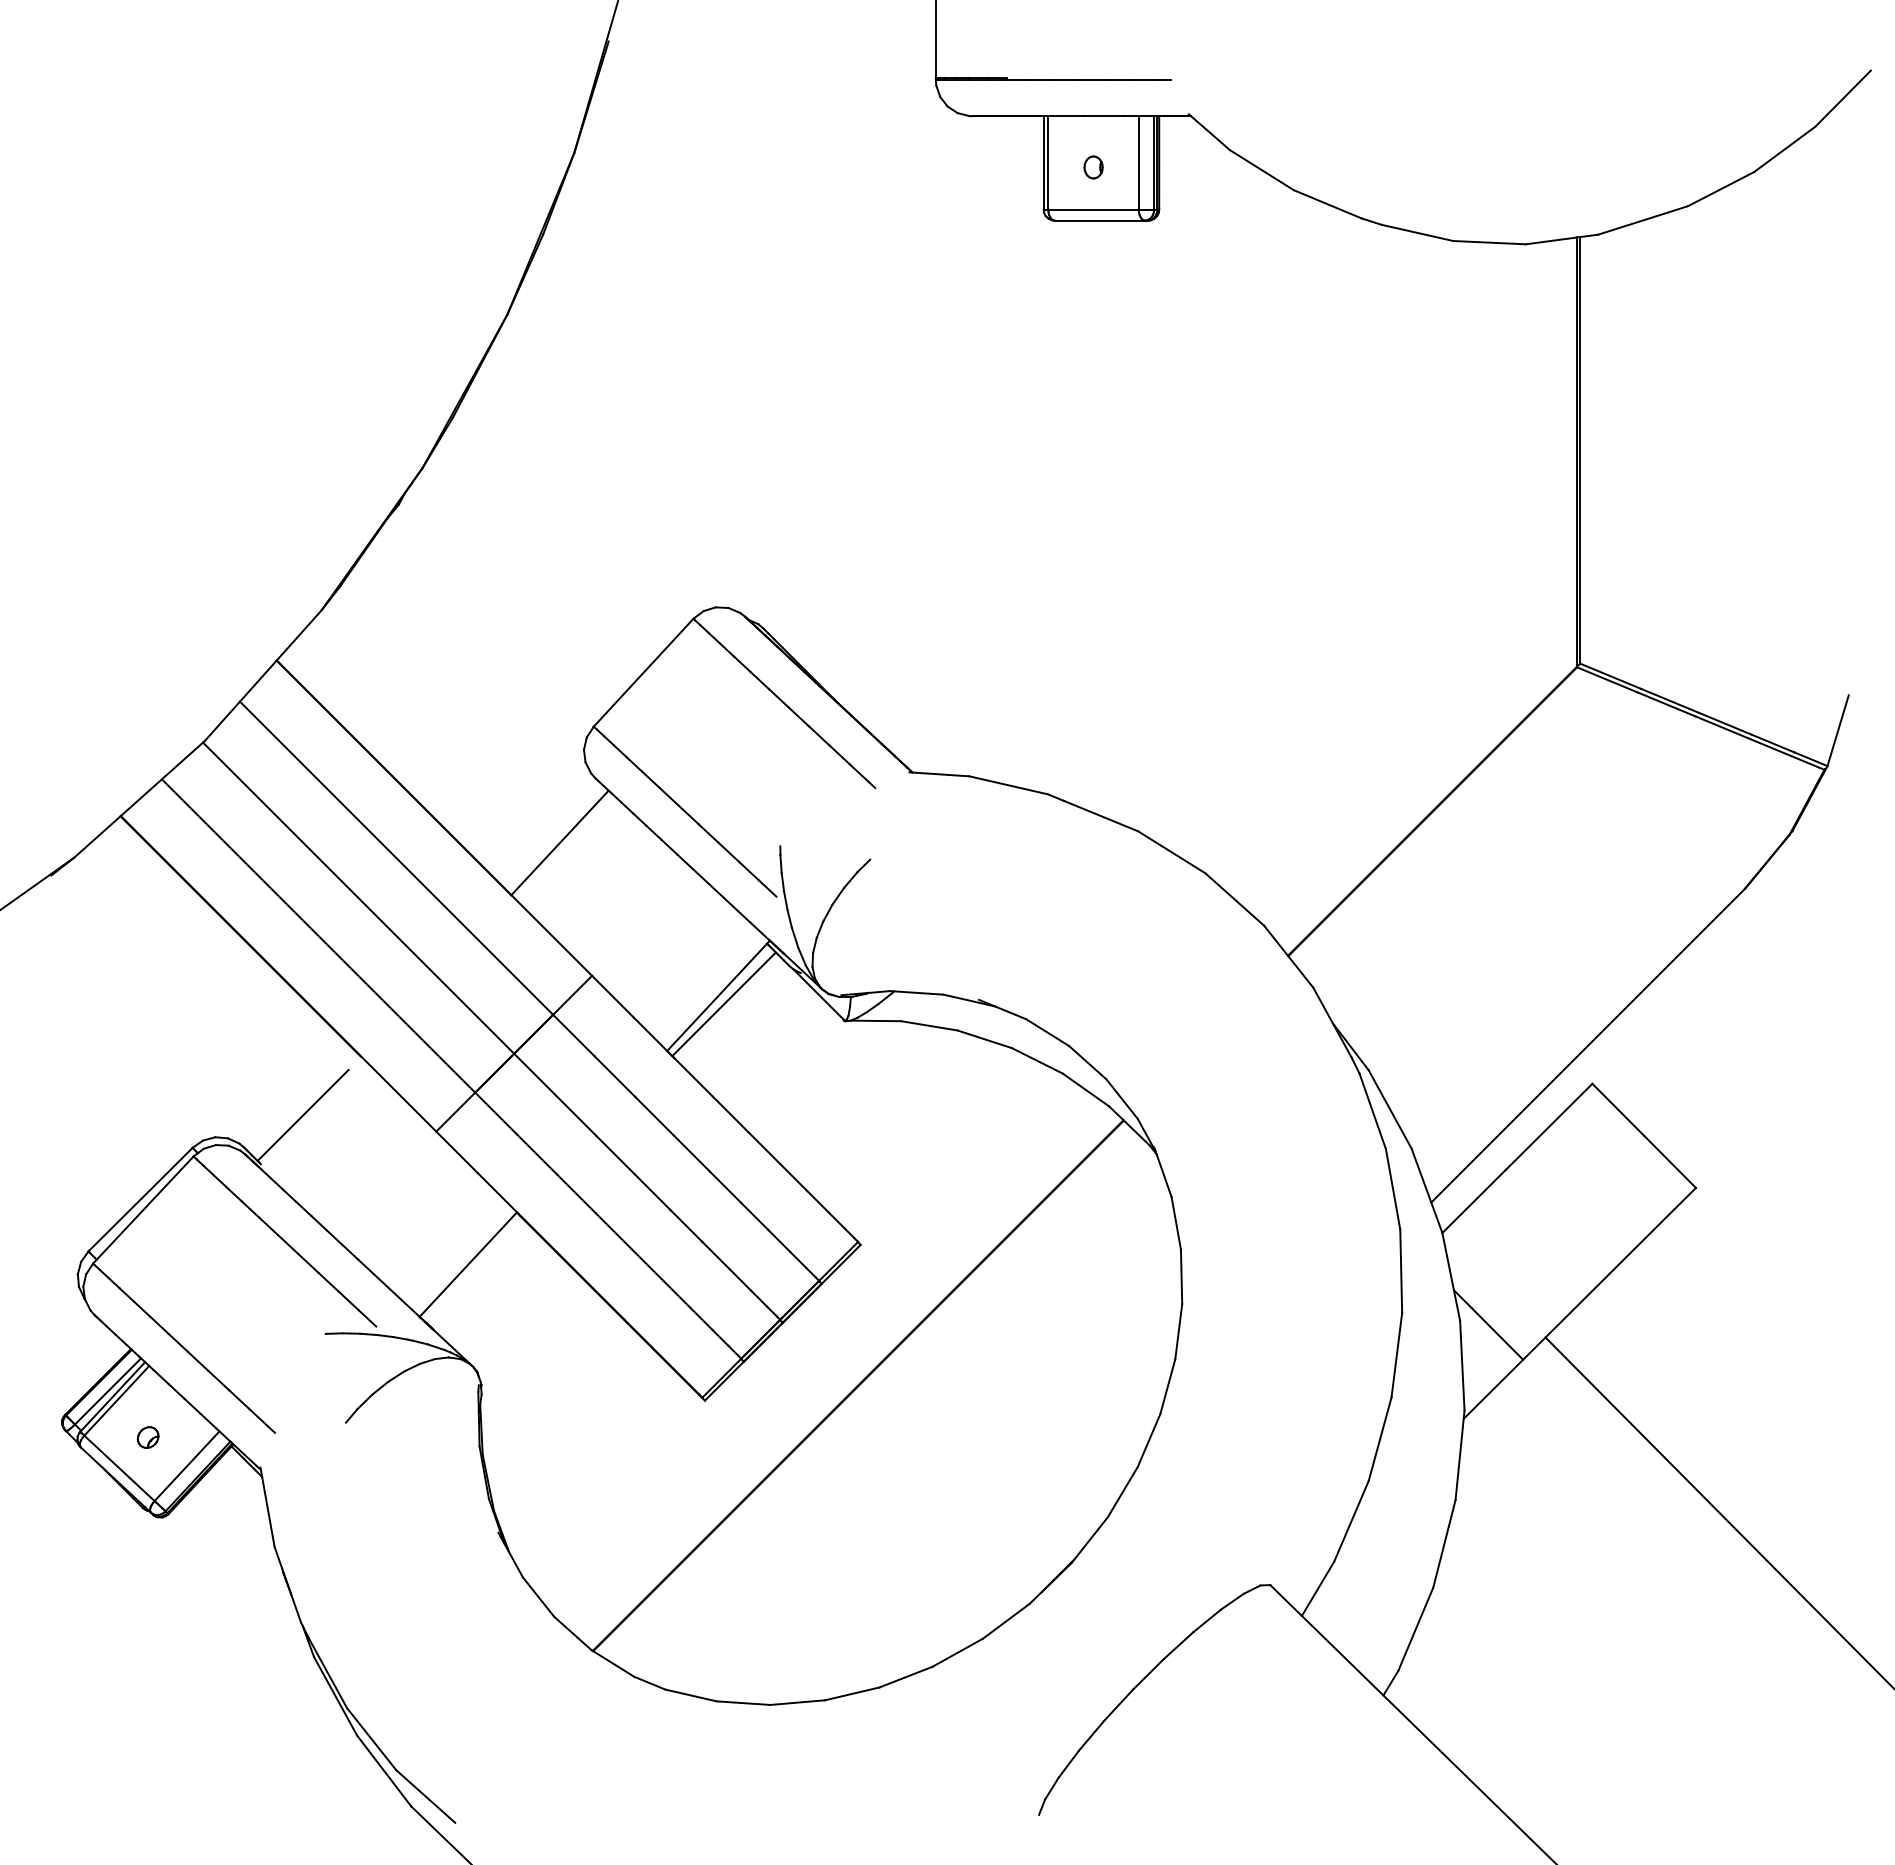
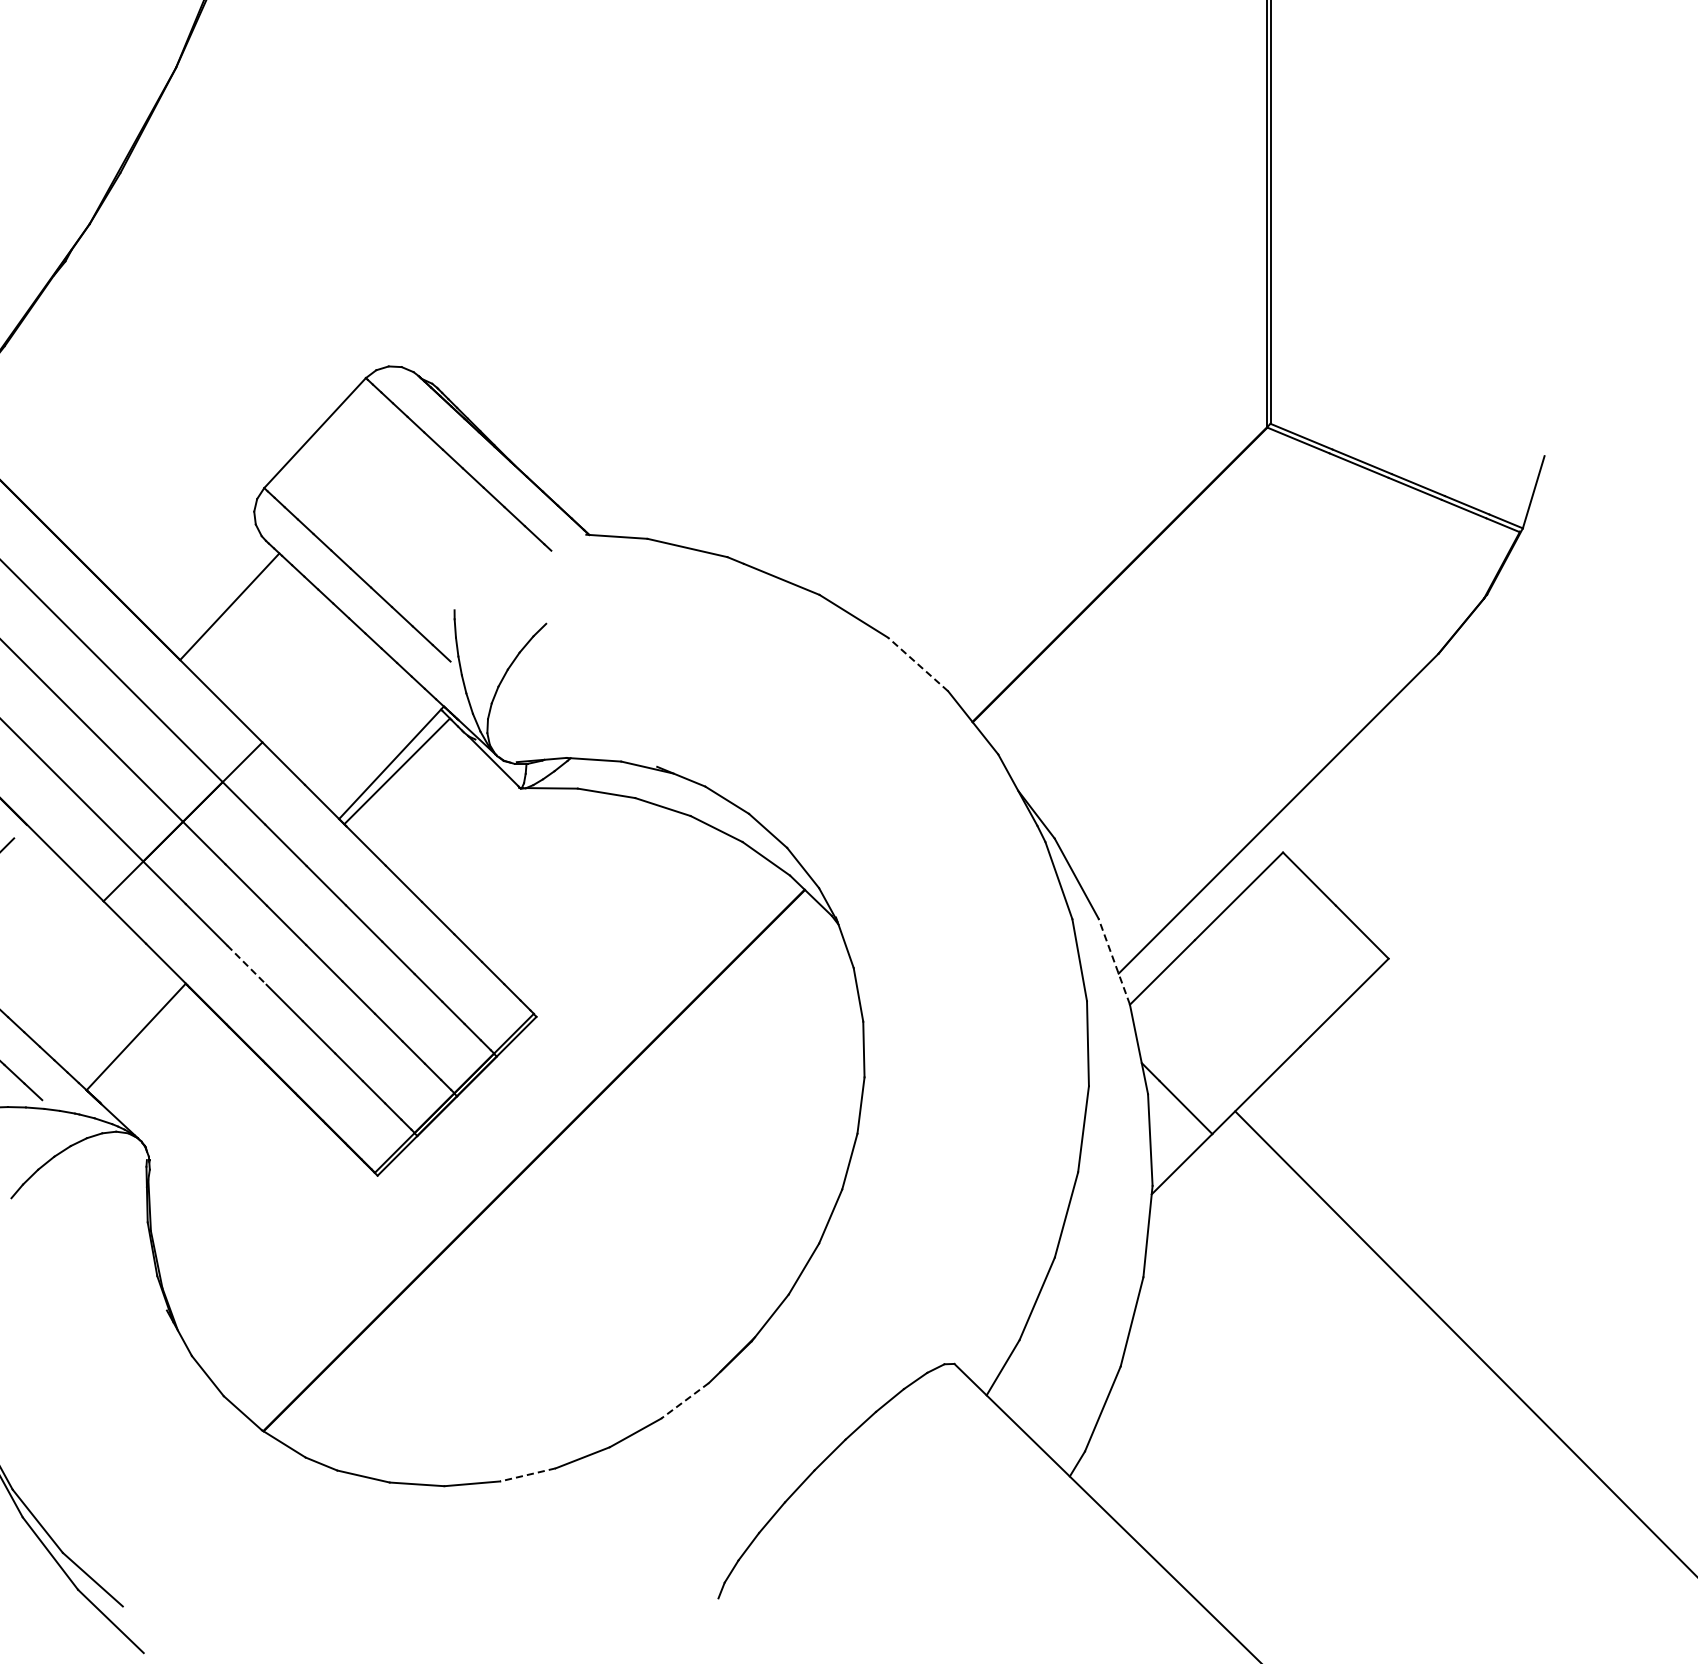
line: (1234, 899) -> (917, 664), solid -> dashed
line: (1426, 1190) -> (1113, 961), solid -> dashed
line: (577, 1194) -> (247, 965), solid -> dashed
line: (1005, 1621) -> (684, 1401), solid -> dashed
line: (852, 1693) -> (528, 1474), solid -> dashed

